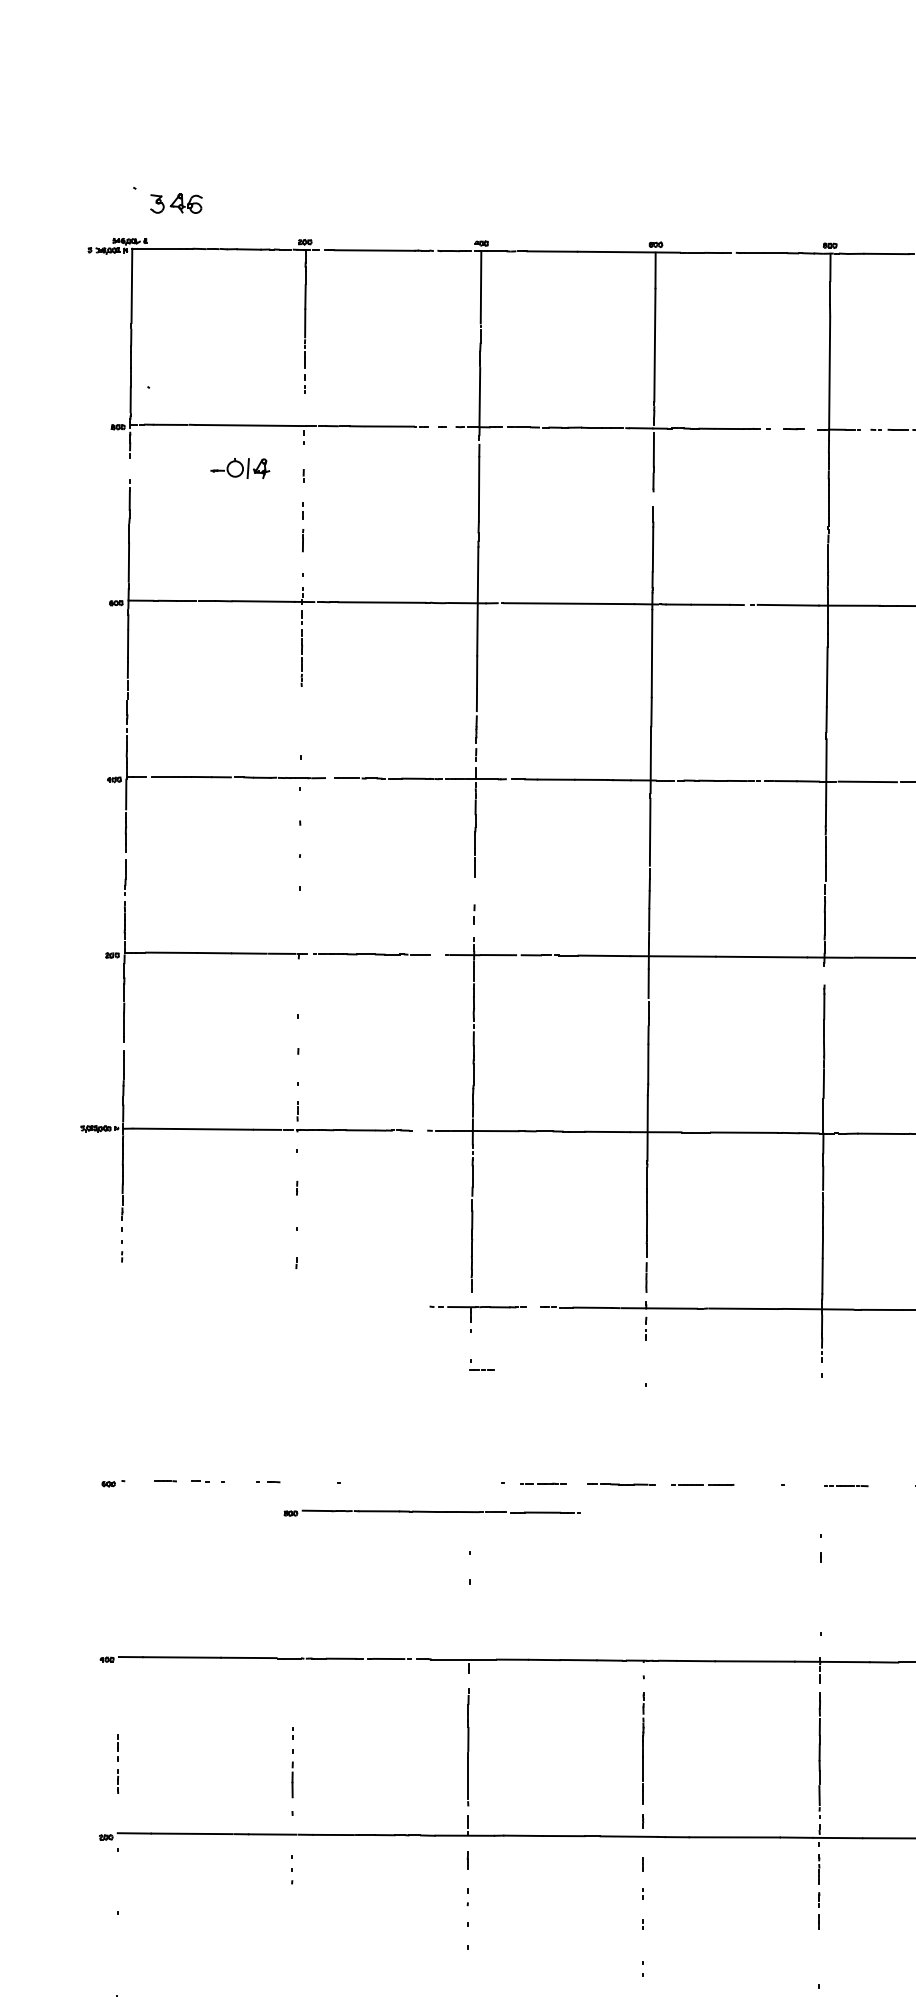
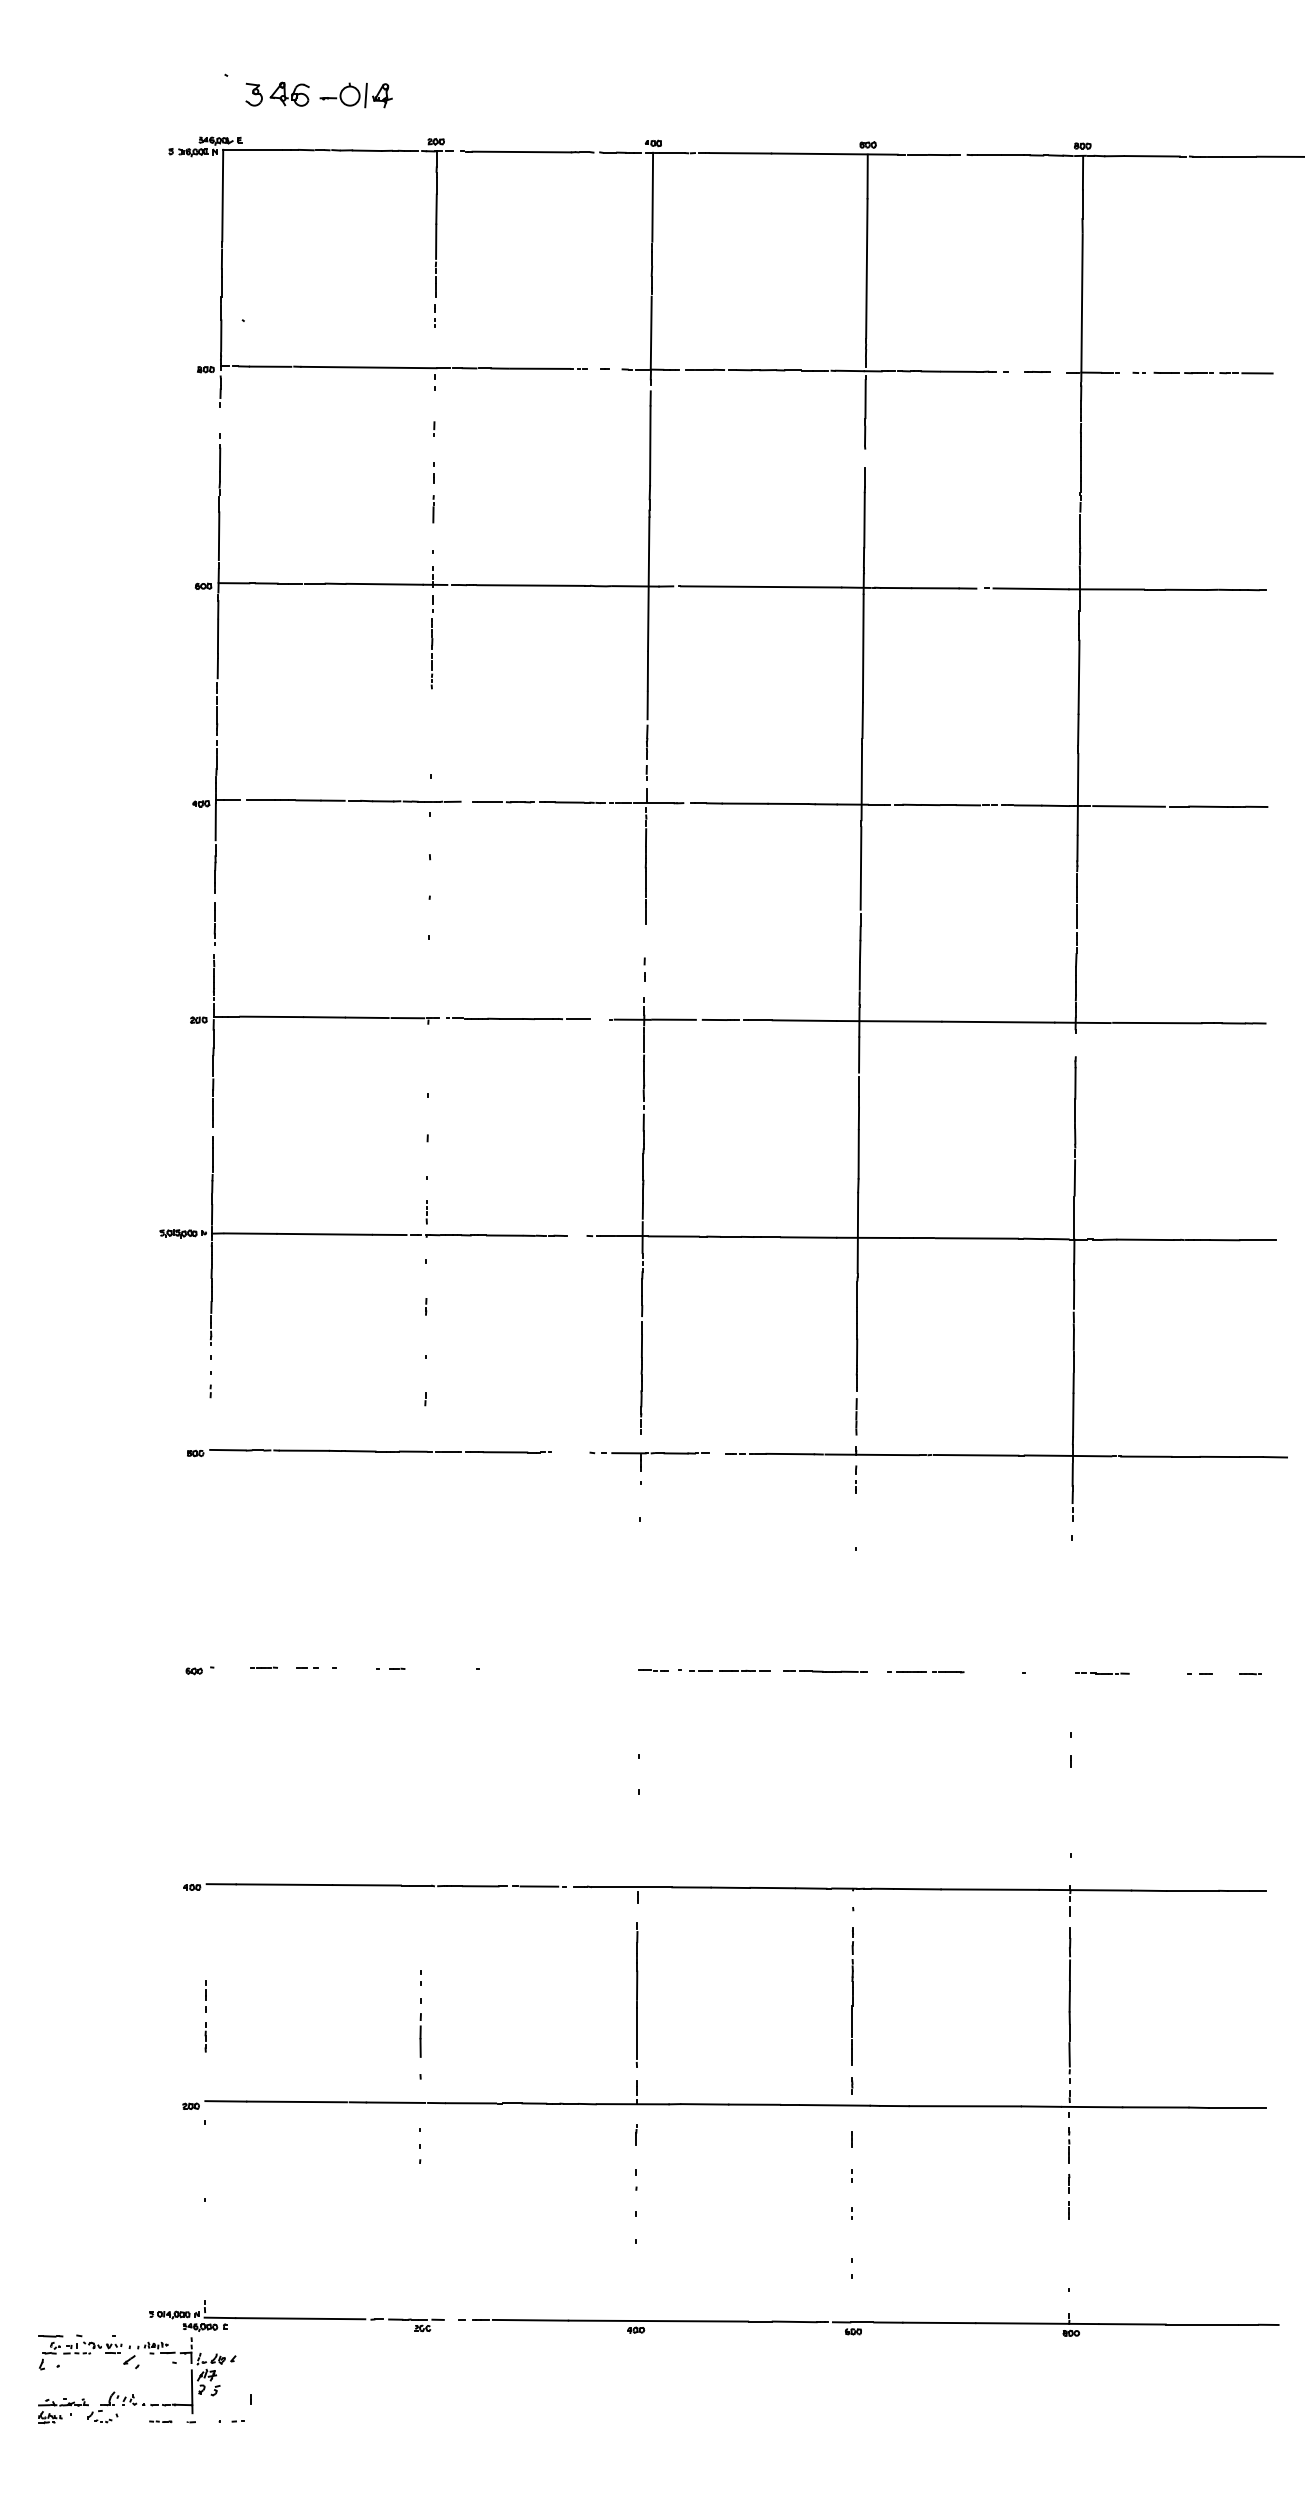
part: (239, 468) -> (355, 95), moved
line: (481, 1369) -> (653, 1670), moved
part: (543, 1483) -> (729, 1670), size x1.43
part: (432, 1513) -> (369, 1453), moved

